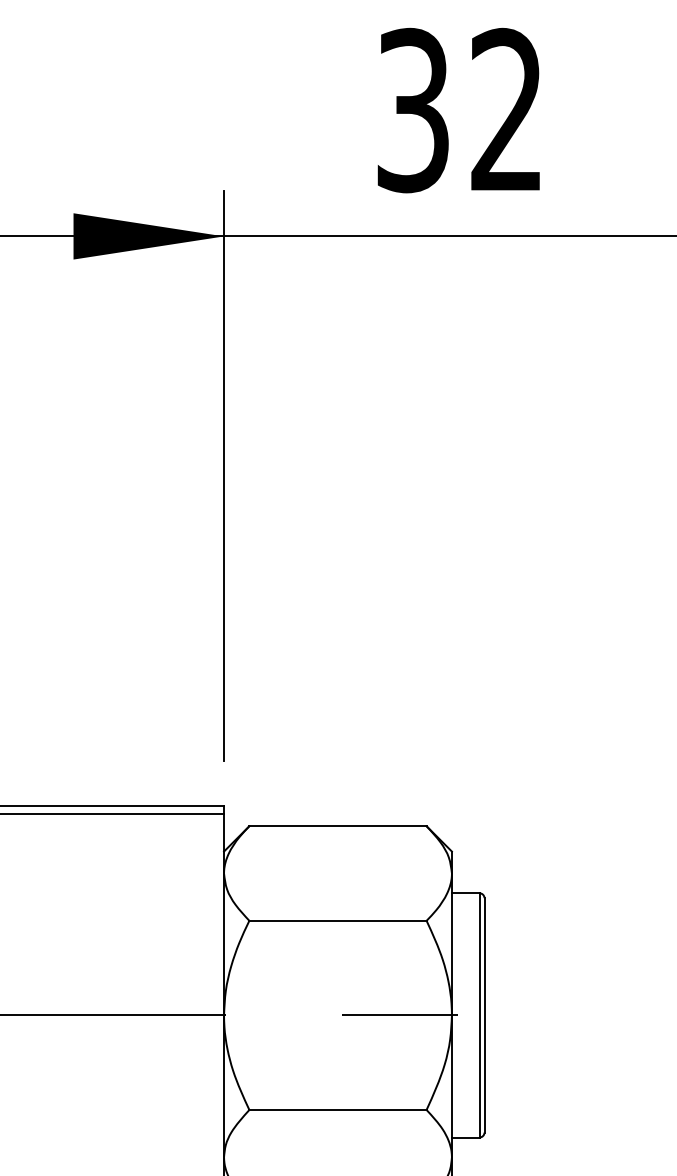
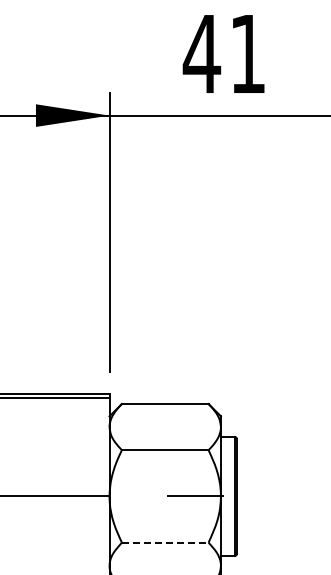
text: (457, 109) -> (223, 53), 32 -> 41
line: (338, 1109) -> (165, 542), solid -> dashed

